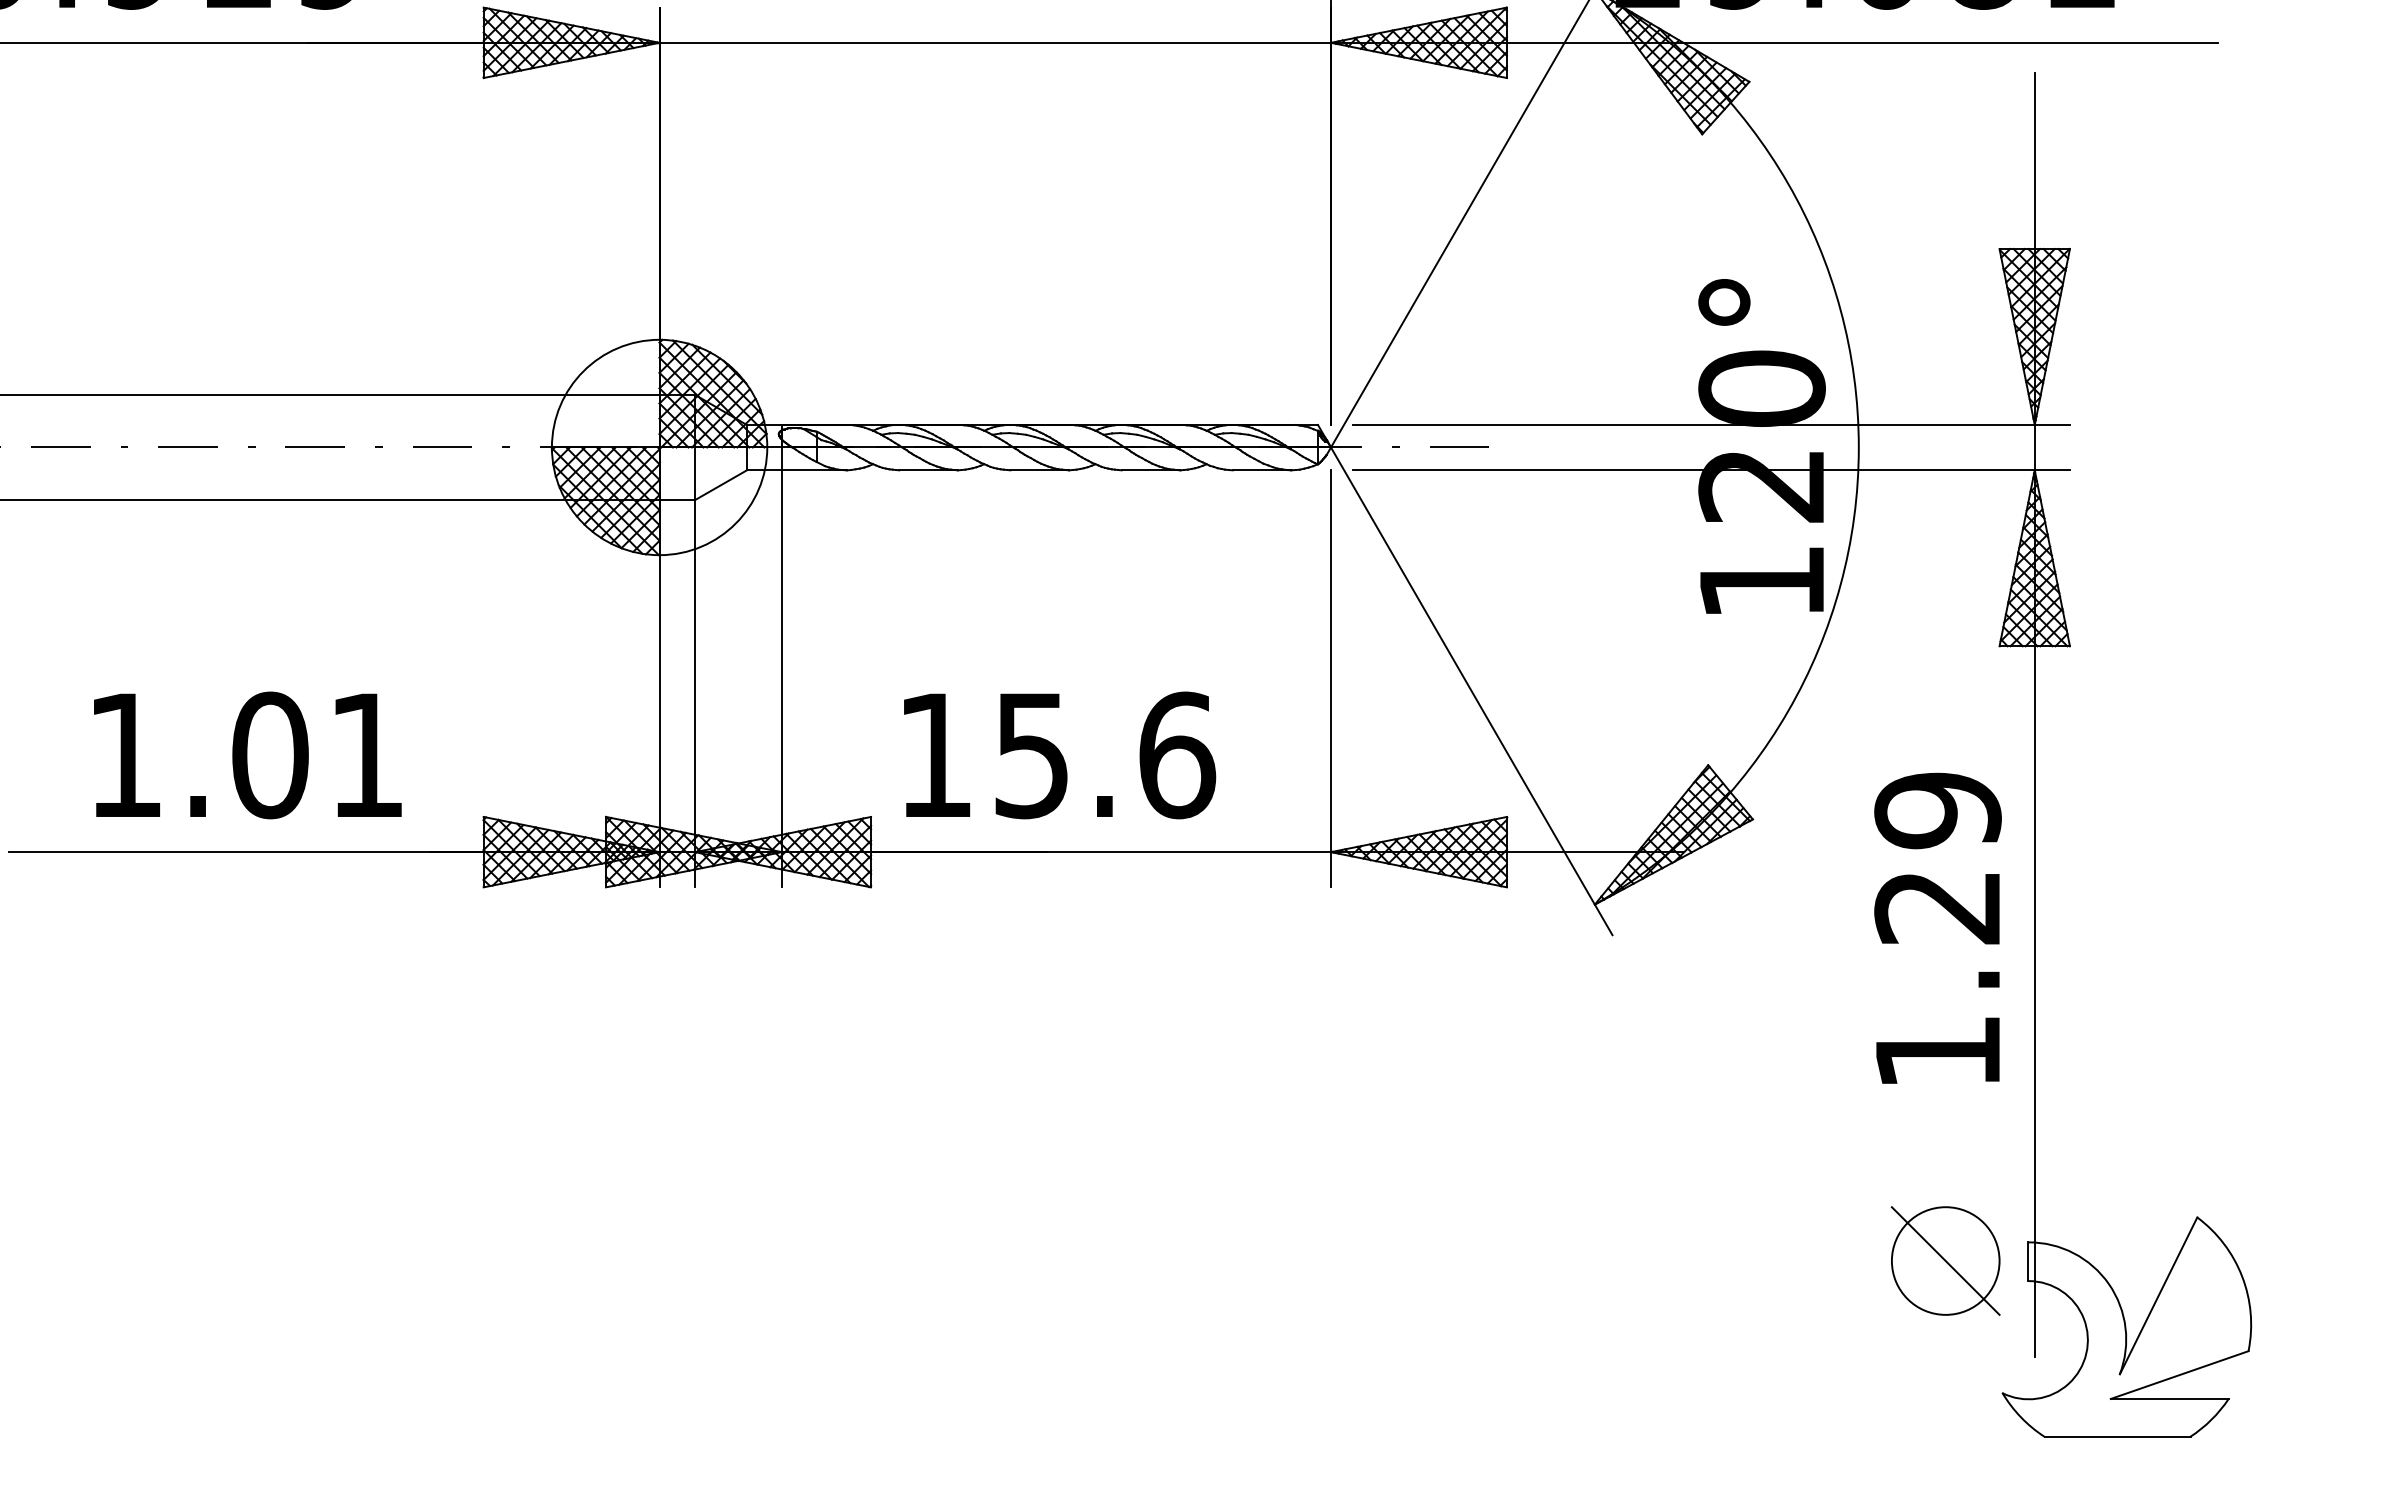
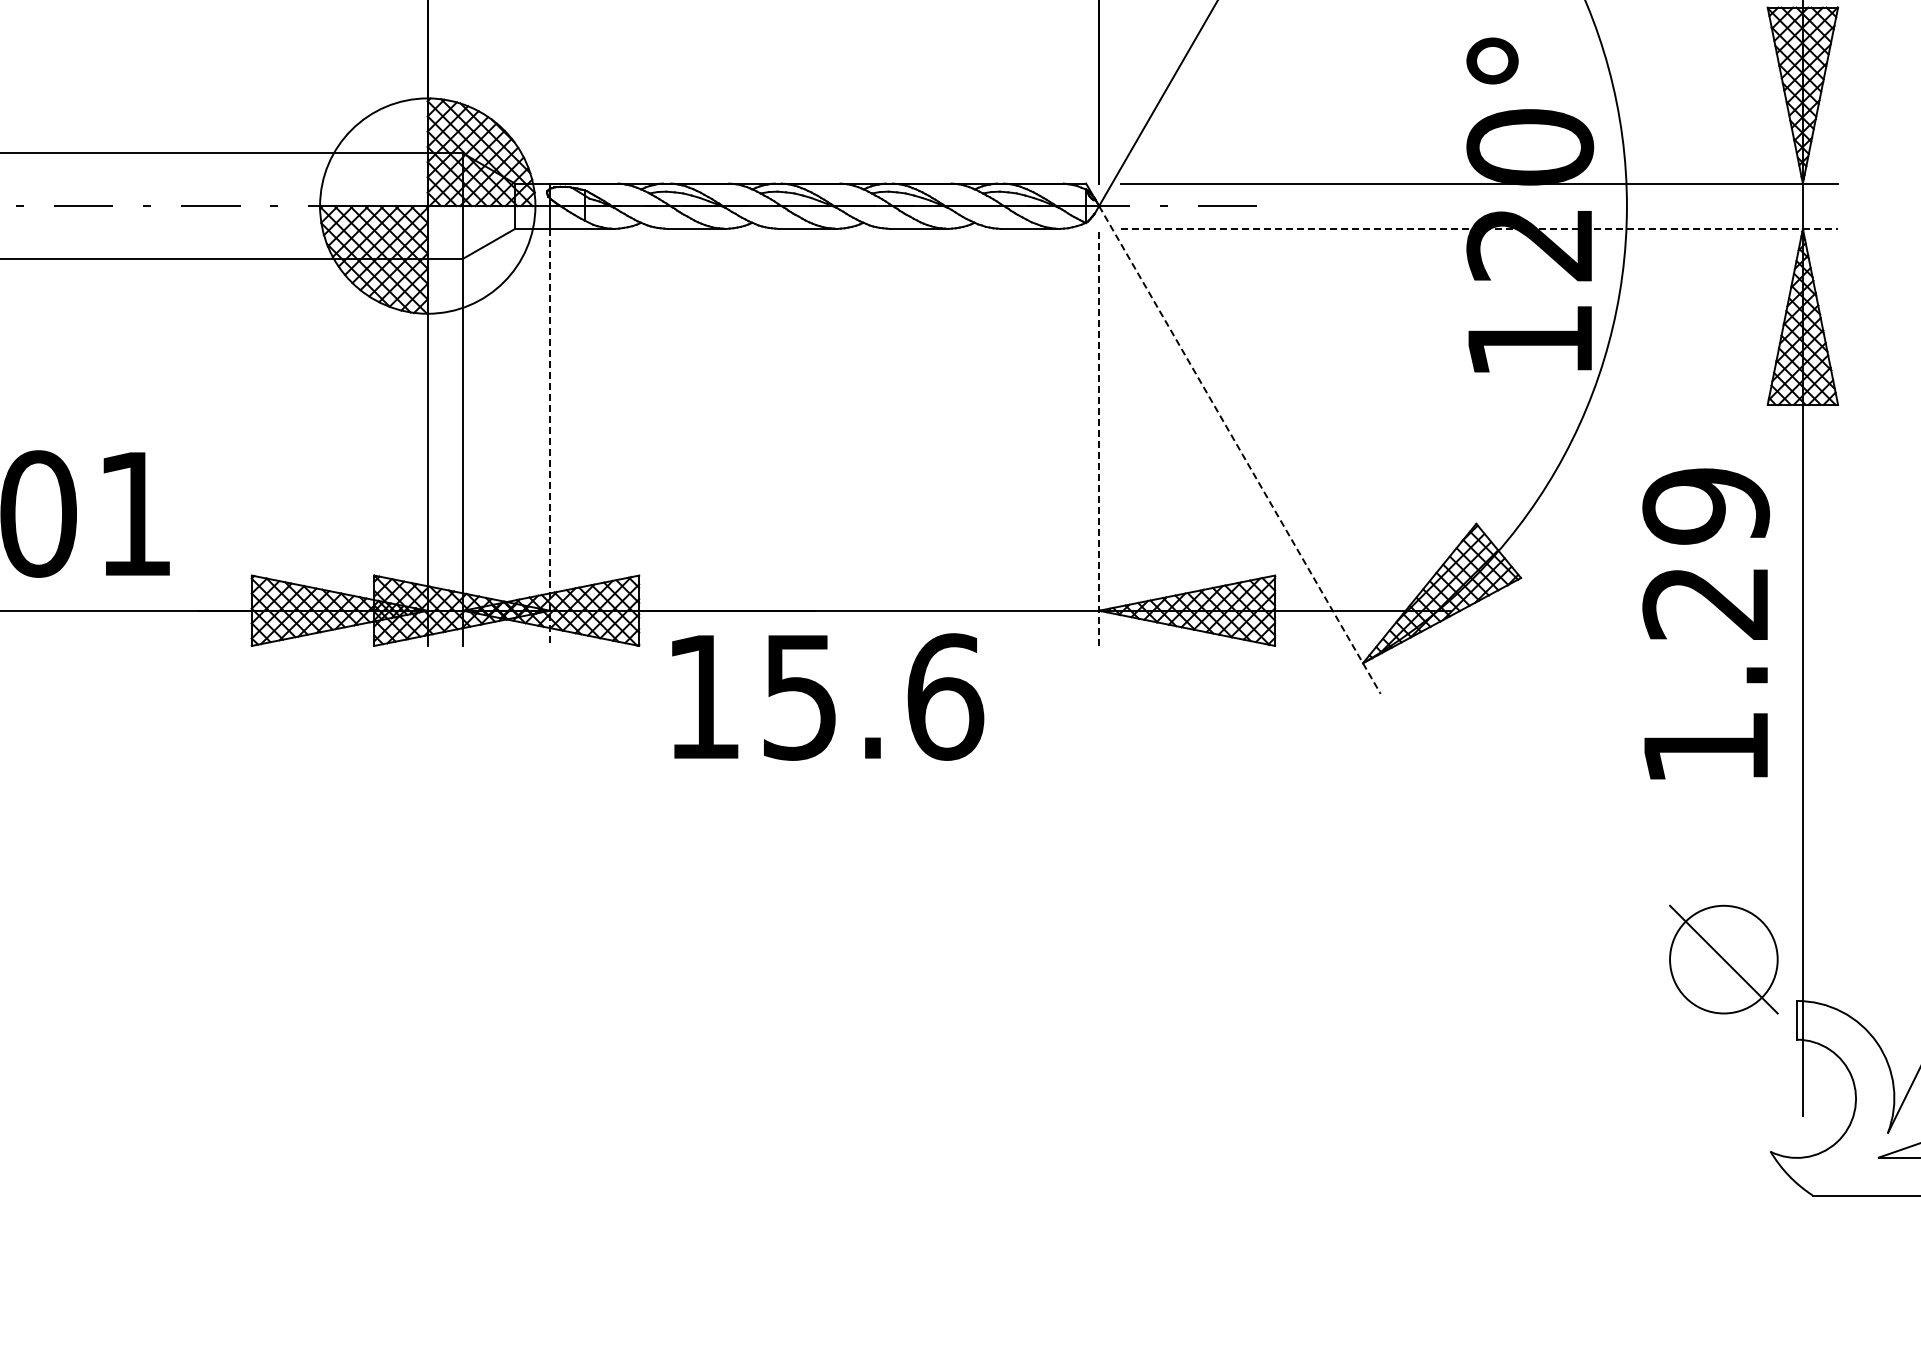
line: (1712, 470) -> (1480, 229), solid -> dashed
line: (1331, 678) -> (1099, 437), solid -> dashed
line: (782, 679) -> (550, 438), solid -> dashed
line: (1471, 691) -> (1239, 450), solid -> dashed
text: (1060, 755) -> (828, 697), moved
text: (1937, 927) -> (1705, 623), moved
part: (1945, 1260) -> (1723, 959), moved

